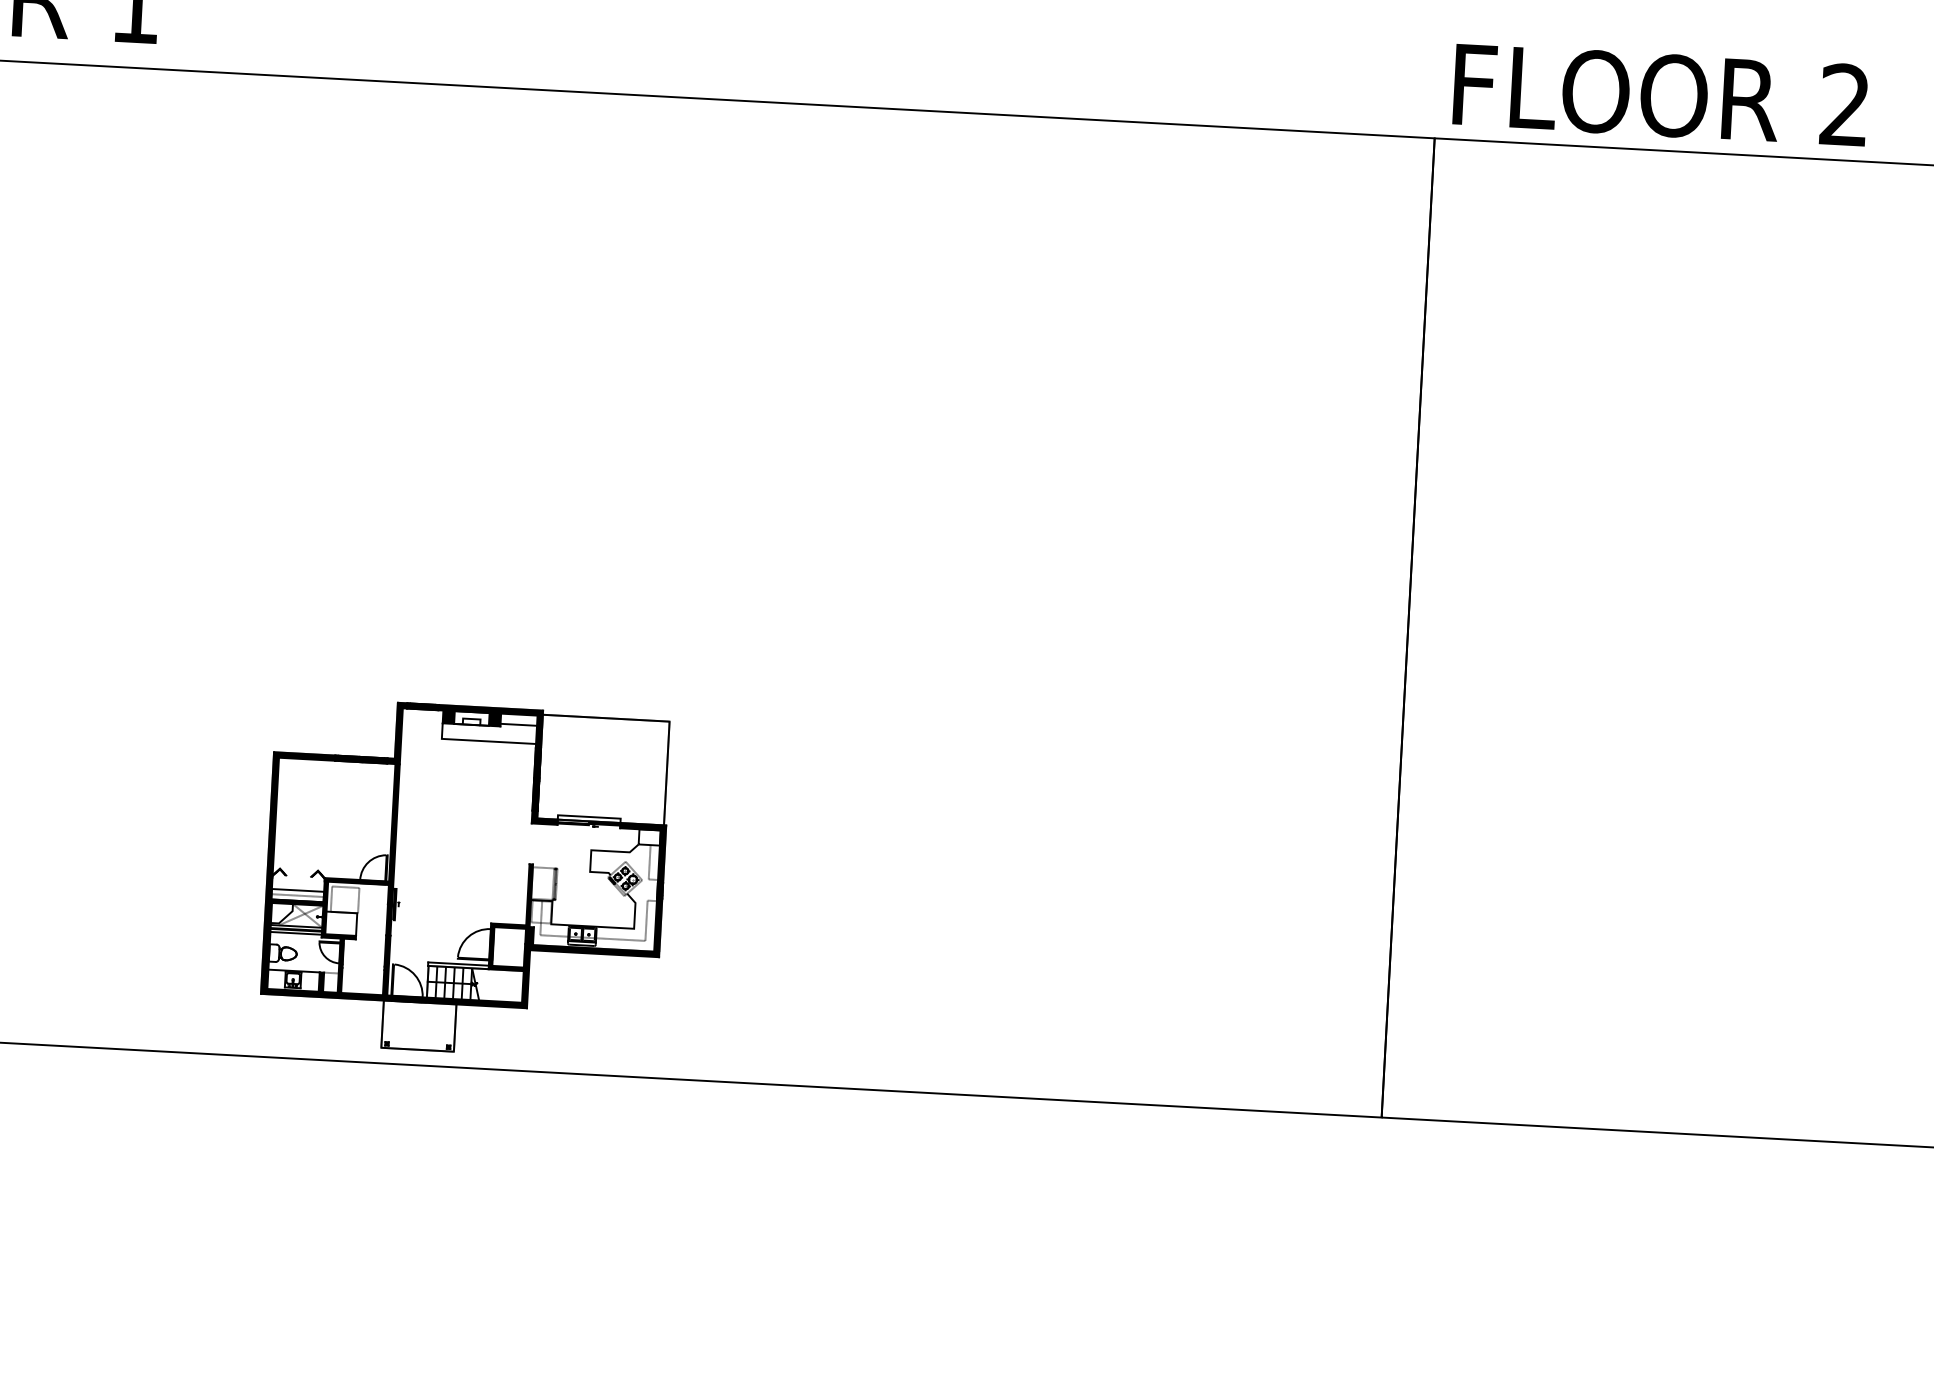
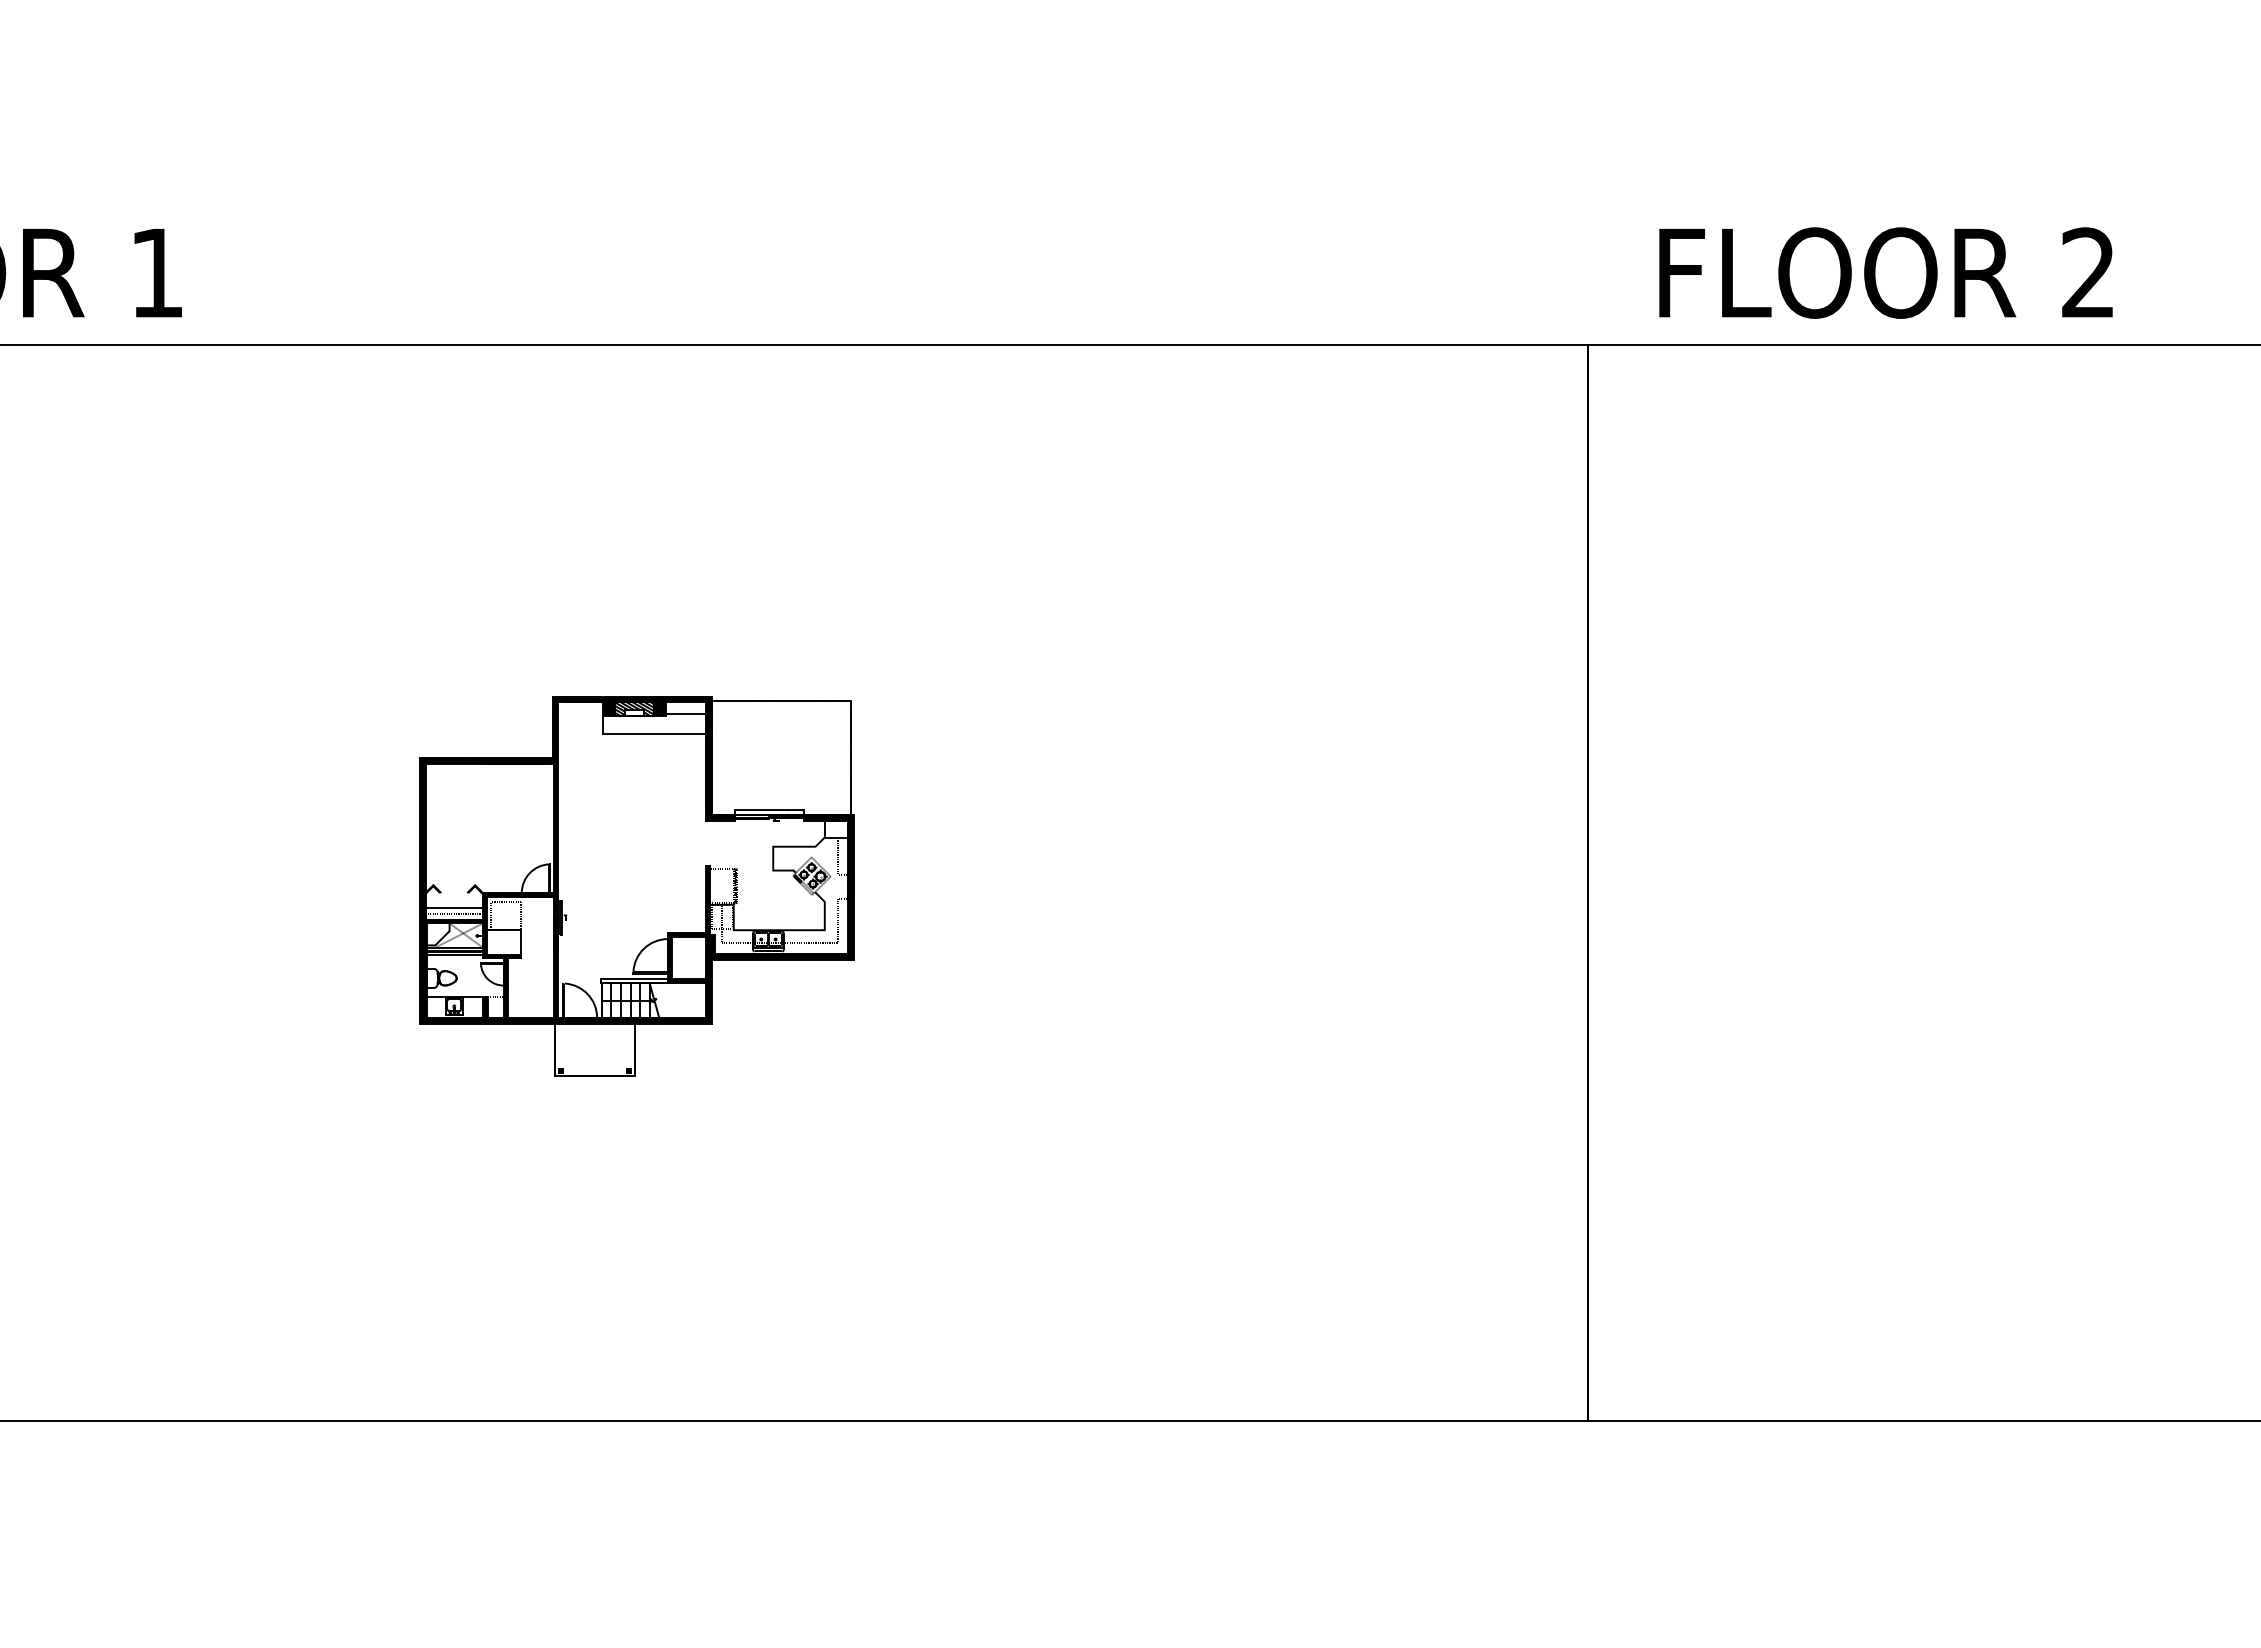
text: (1660, 94) -> (1885, 272), moved
part: (464, 879) -> (636, 886), moved

